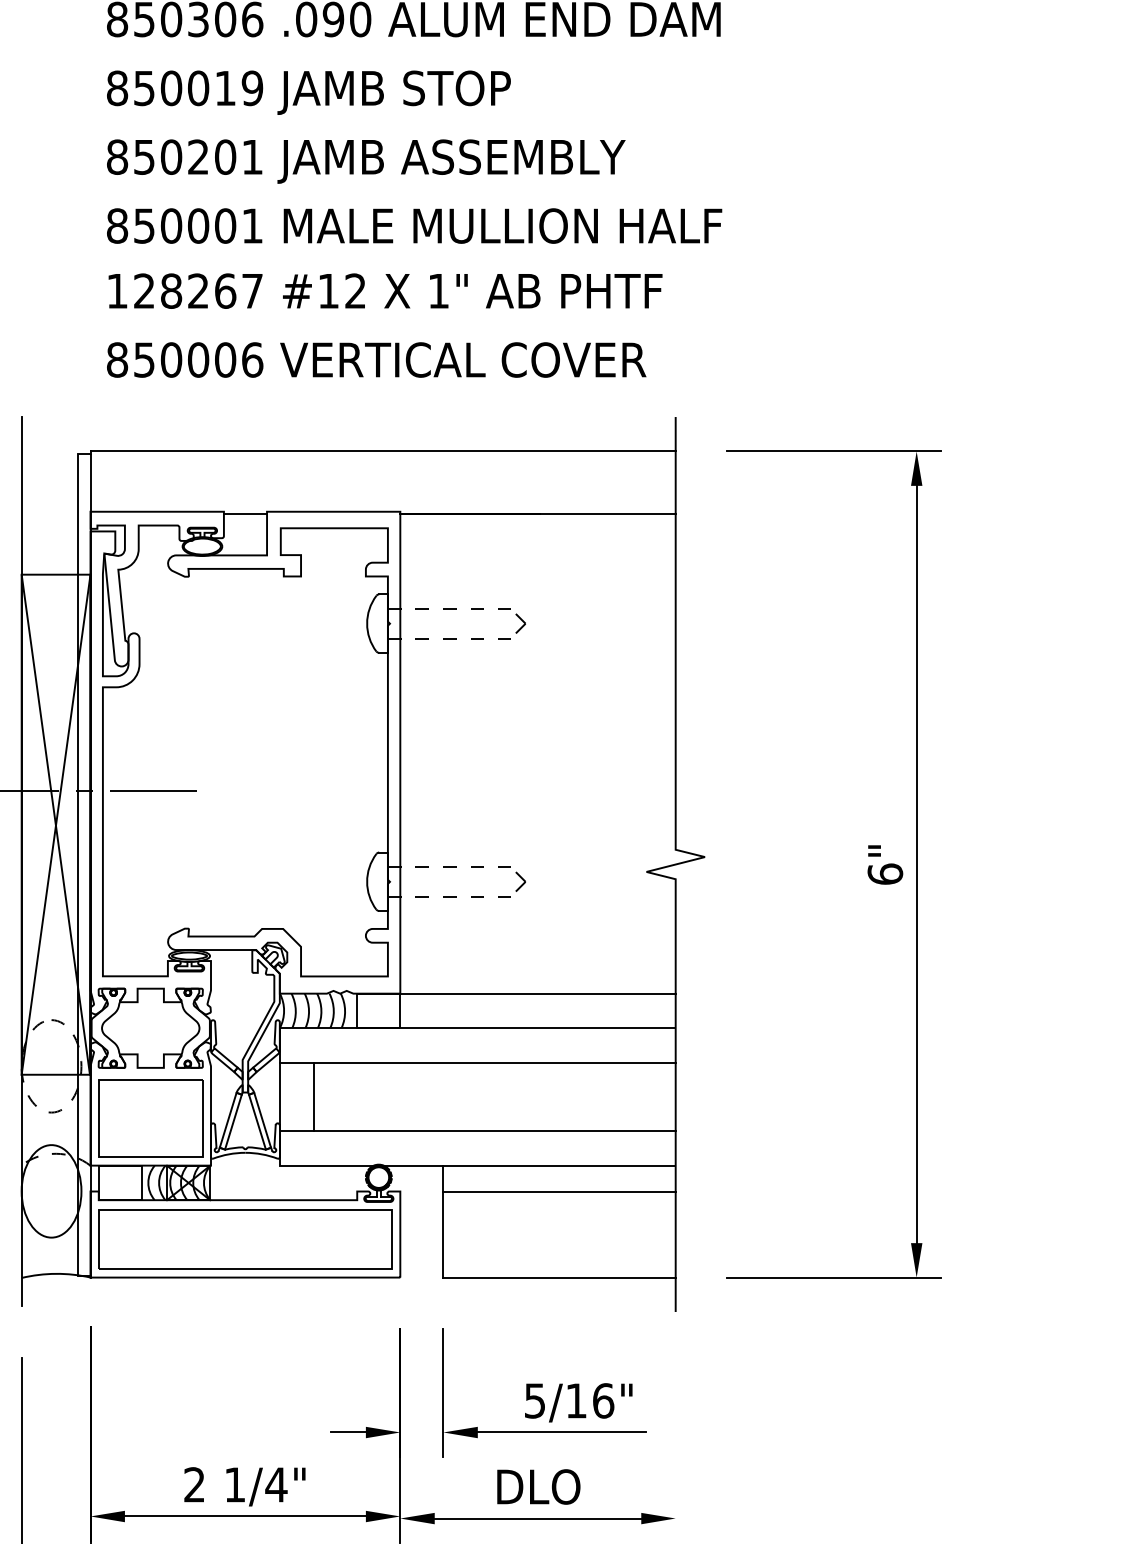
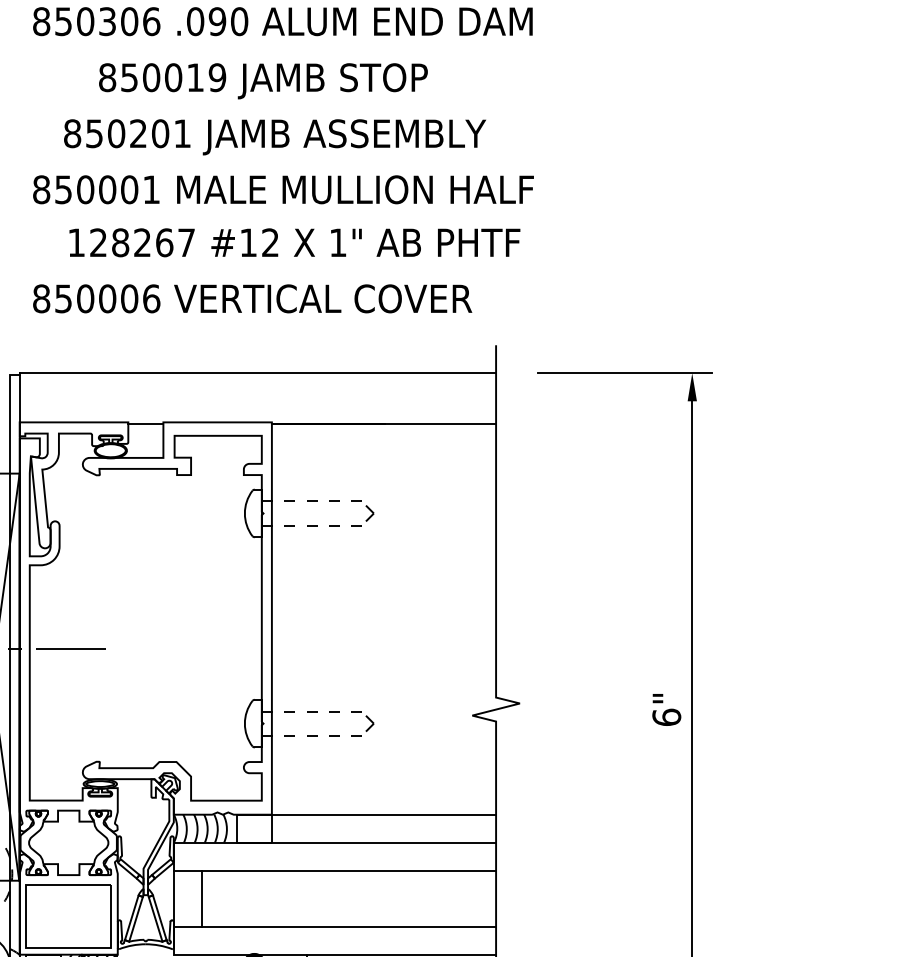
text: (308, 92) -> (263, 81), moved
text: (366, 161) -> (275, 137), moved
text: (385, 290) -> (294, 242), moved

